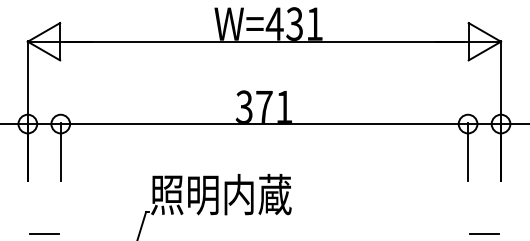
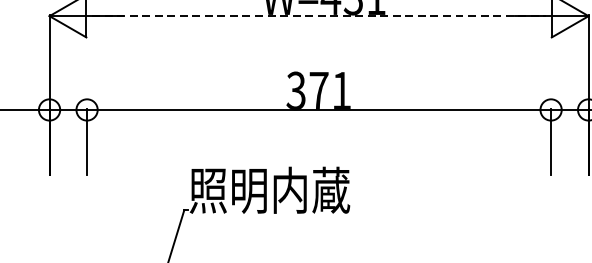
line: (264, 41) -> (319, 15), solid -> dashed
line: (43, 233) -> (67, 234), removed
line: (484, 233) -> (569, 234), removed

